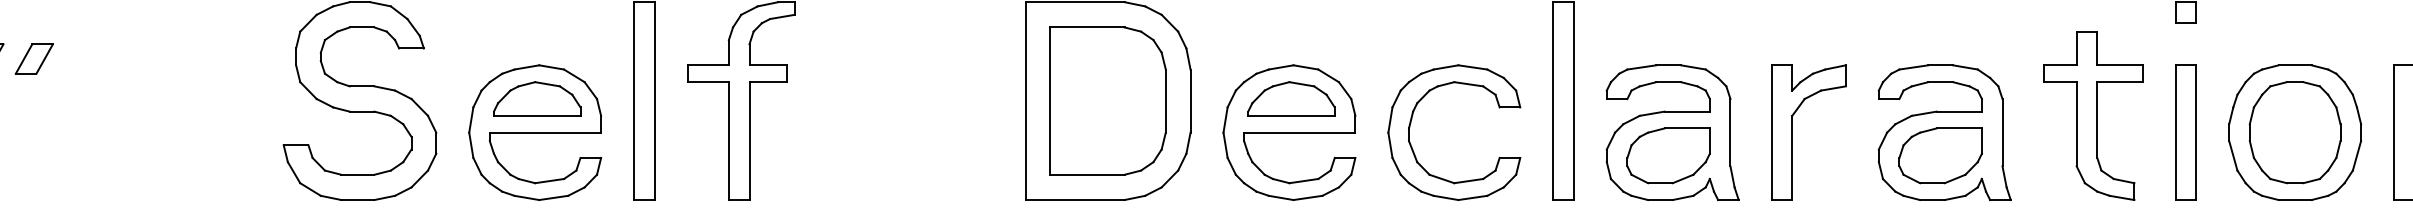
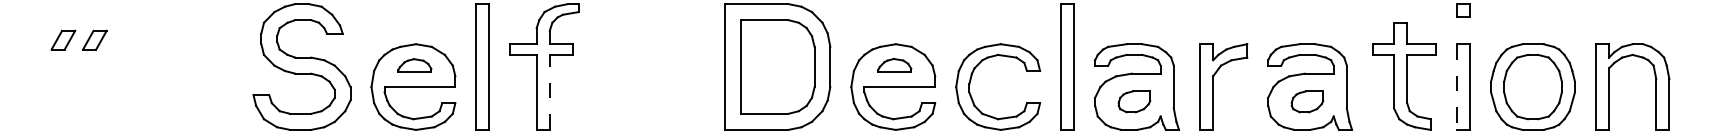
part: (1291, 97) -> (894, 64), size x0.6
part: (536, 98) -> (414, 65), size x0.6
line: (2174, 133) -> (1456, 87), solid -> dashed
line: (749, 139) -> (549, 91), solid -> dashed
part: (1668, 155) -> (1134, 101), size x0.6
part: (1940, 155) -> (1307, 101), size x0.6

